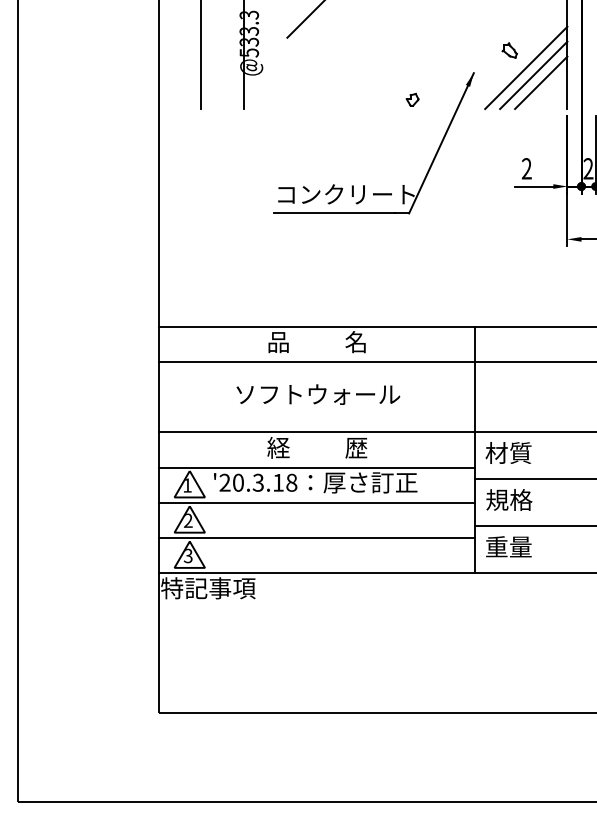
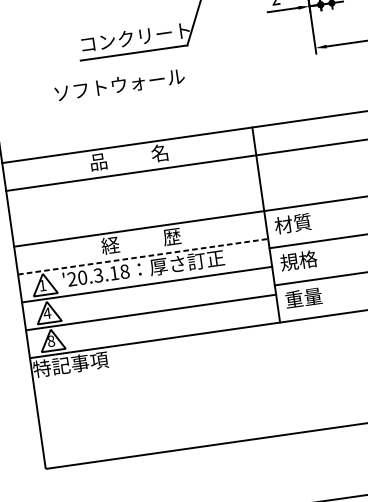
text: (318, 394) -> (119, 84), moved
line: (317, 467) -> (143, 256), solid -> dashed
text: (188, 520) -> (47, 313), 2 -> 4
text: (187, 555) -> (50, 340), 3 -> 8

